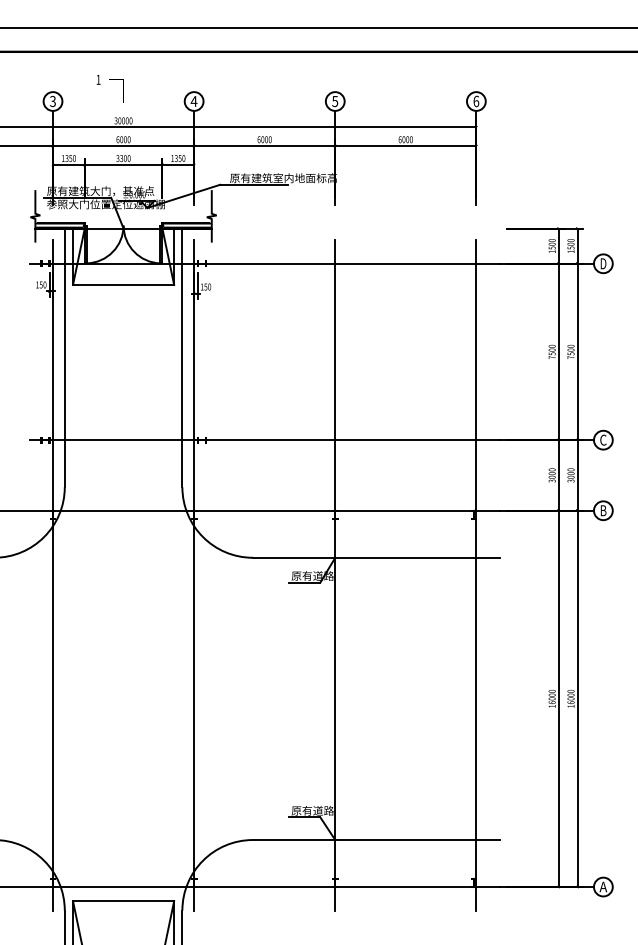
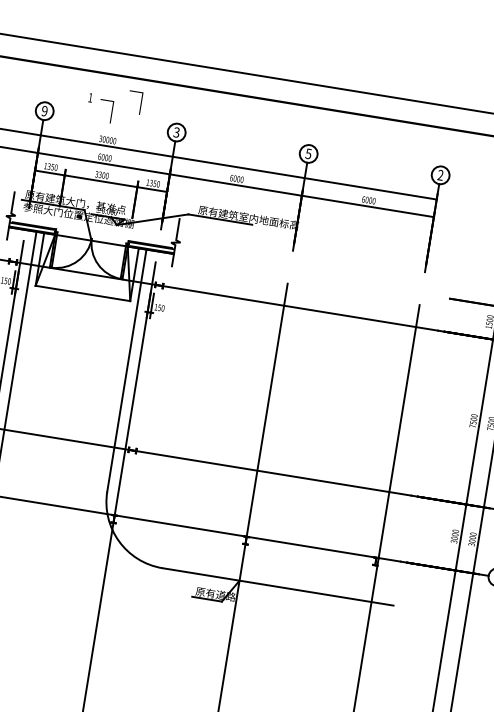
line: (152, 76) -> (141, 102), added
text: (52, 101) -> (44, 111), 3 -> 9
text: (193, 101) -> (176, 132), 4 -> 3
text: (476, 101) -> (440, 175), 6 -> 2

